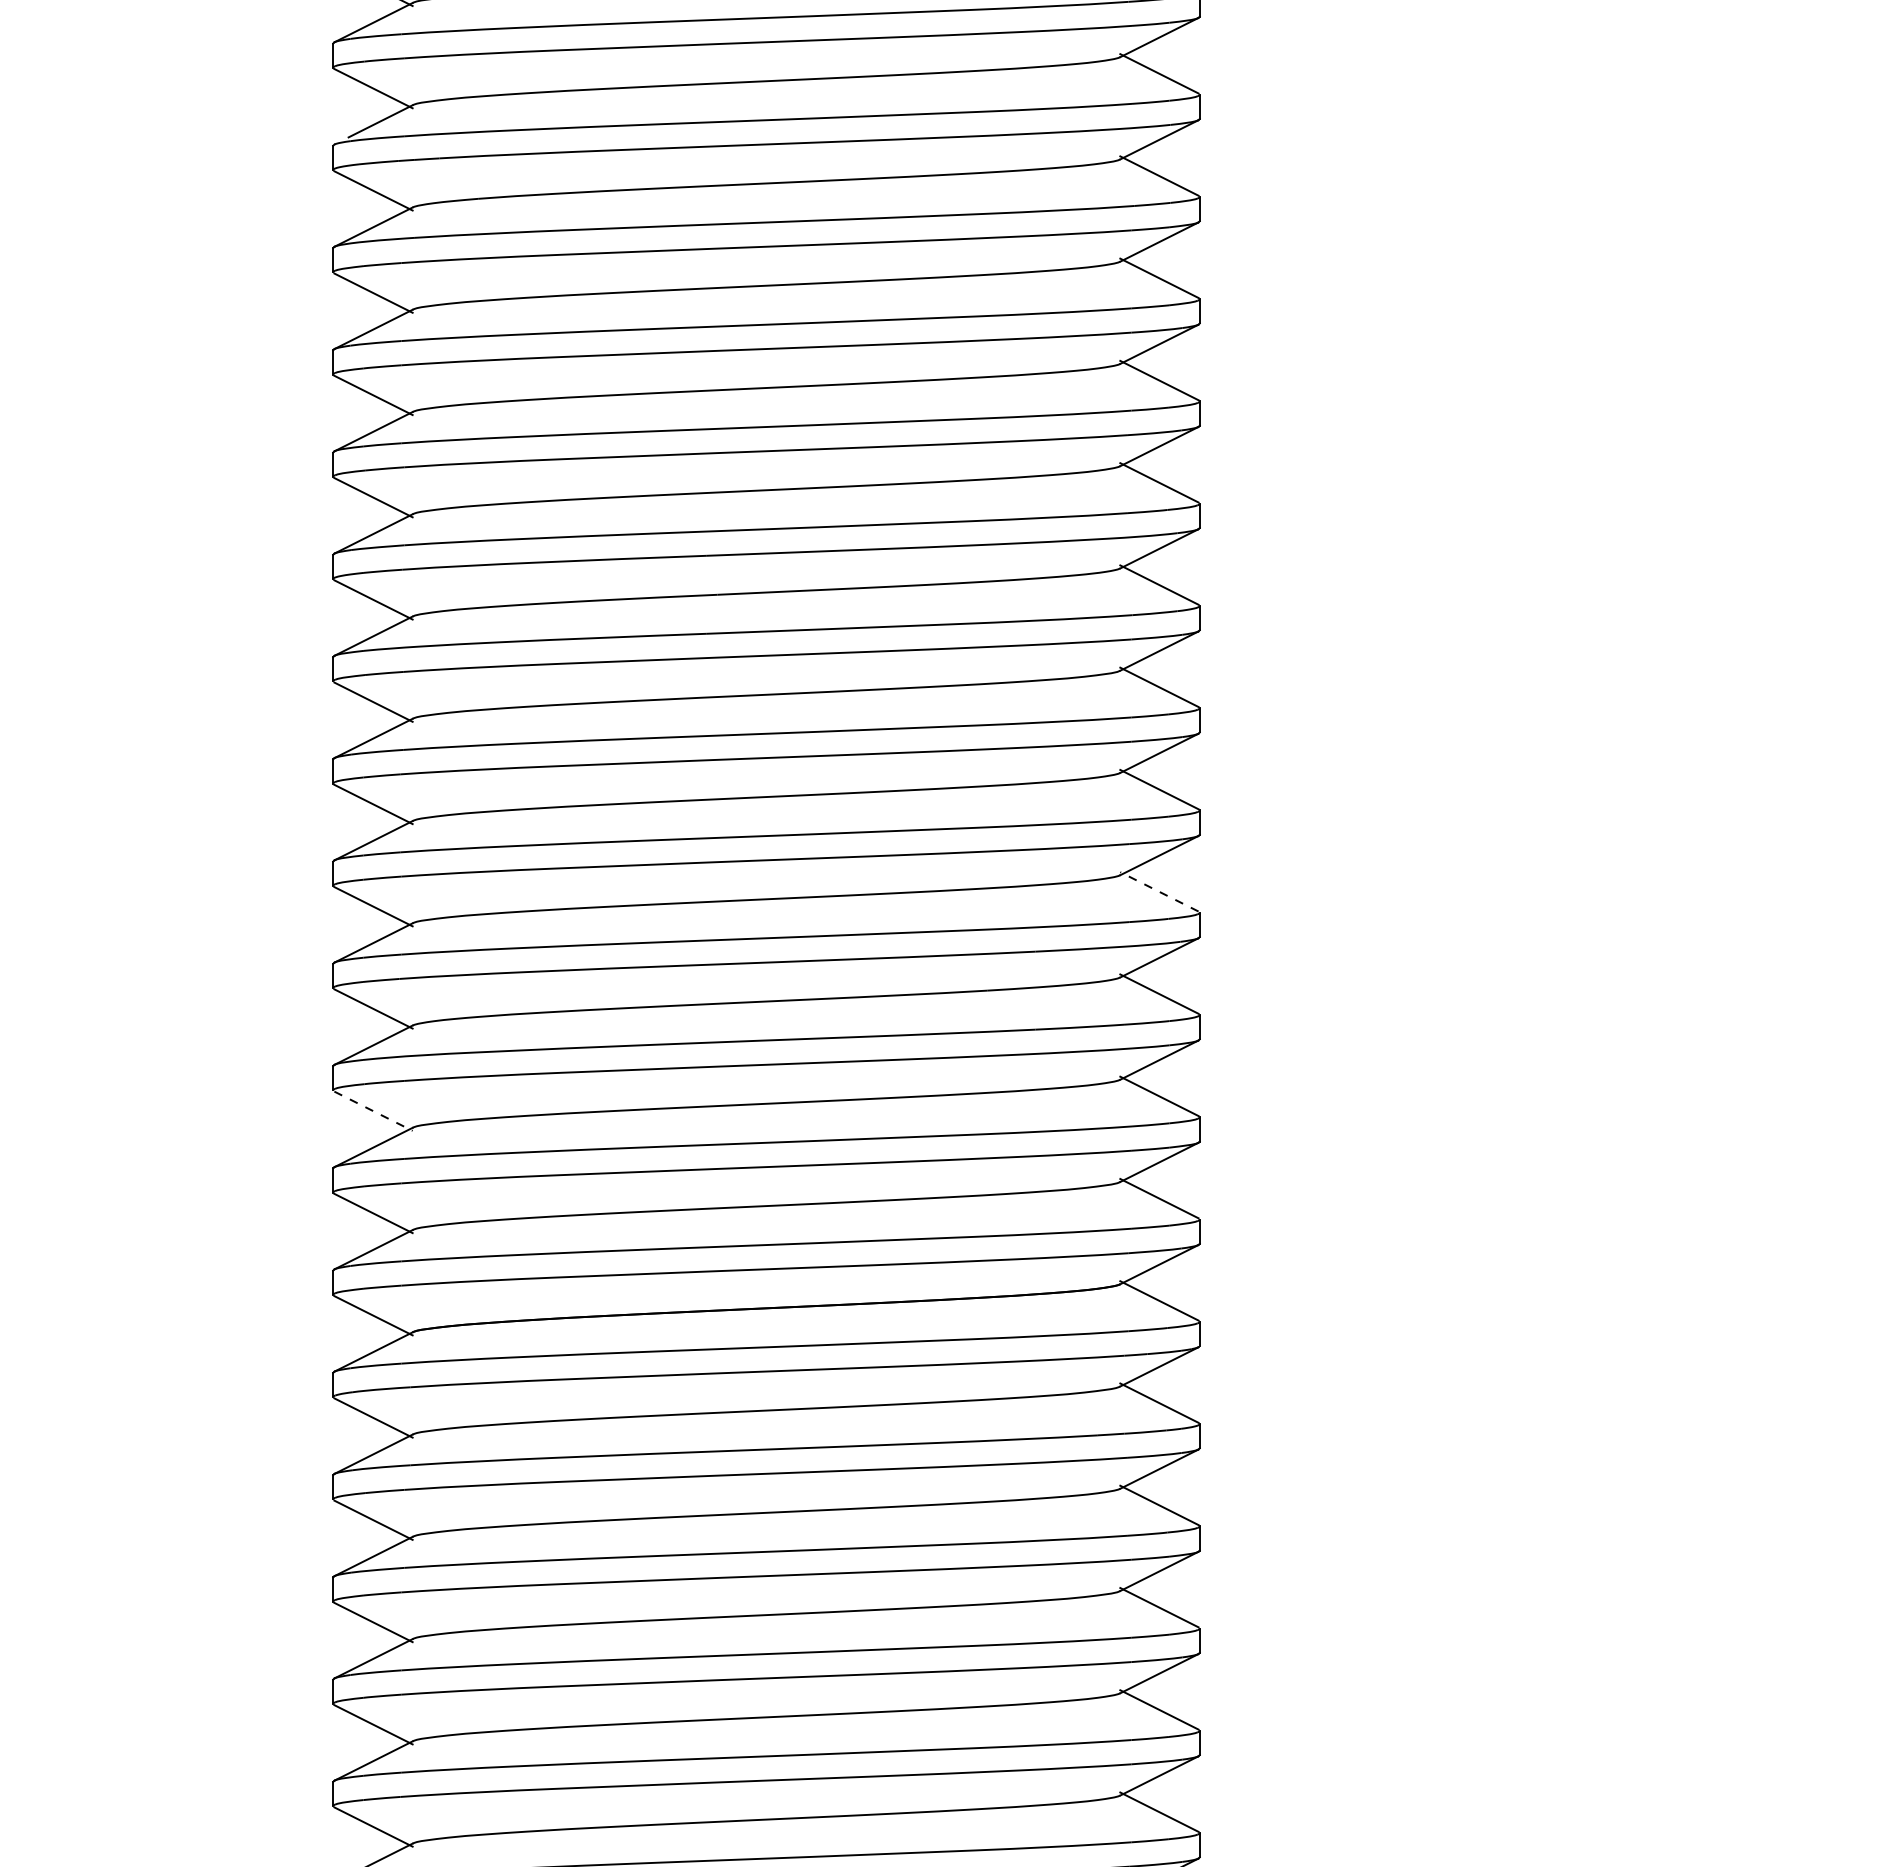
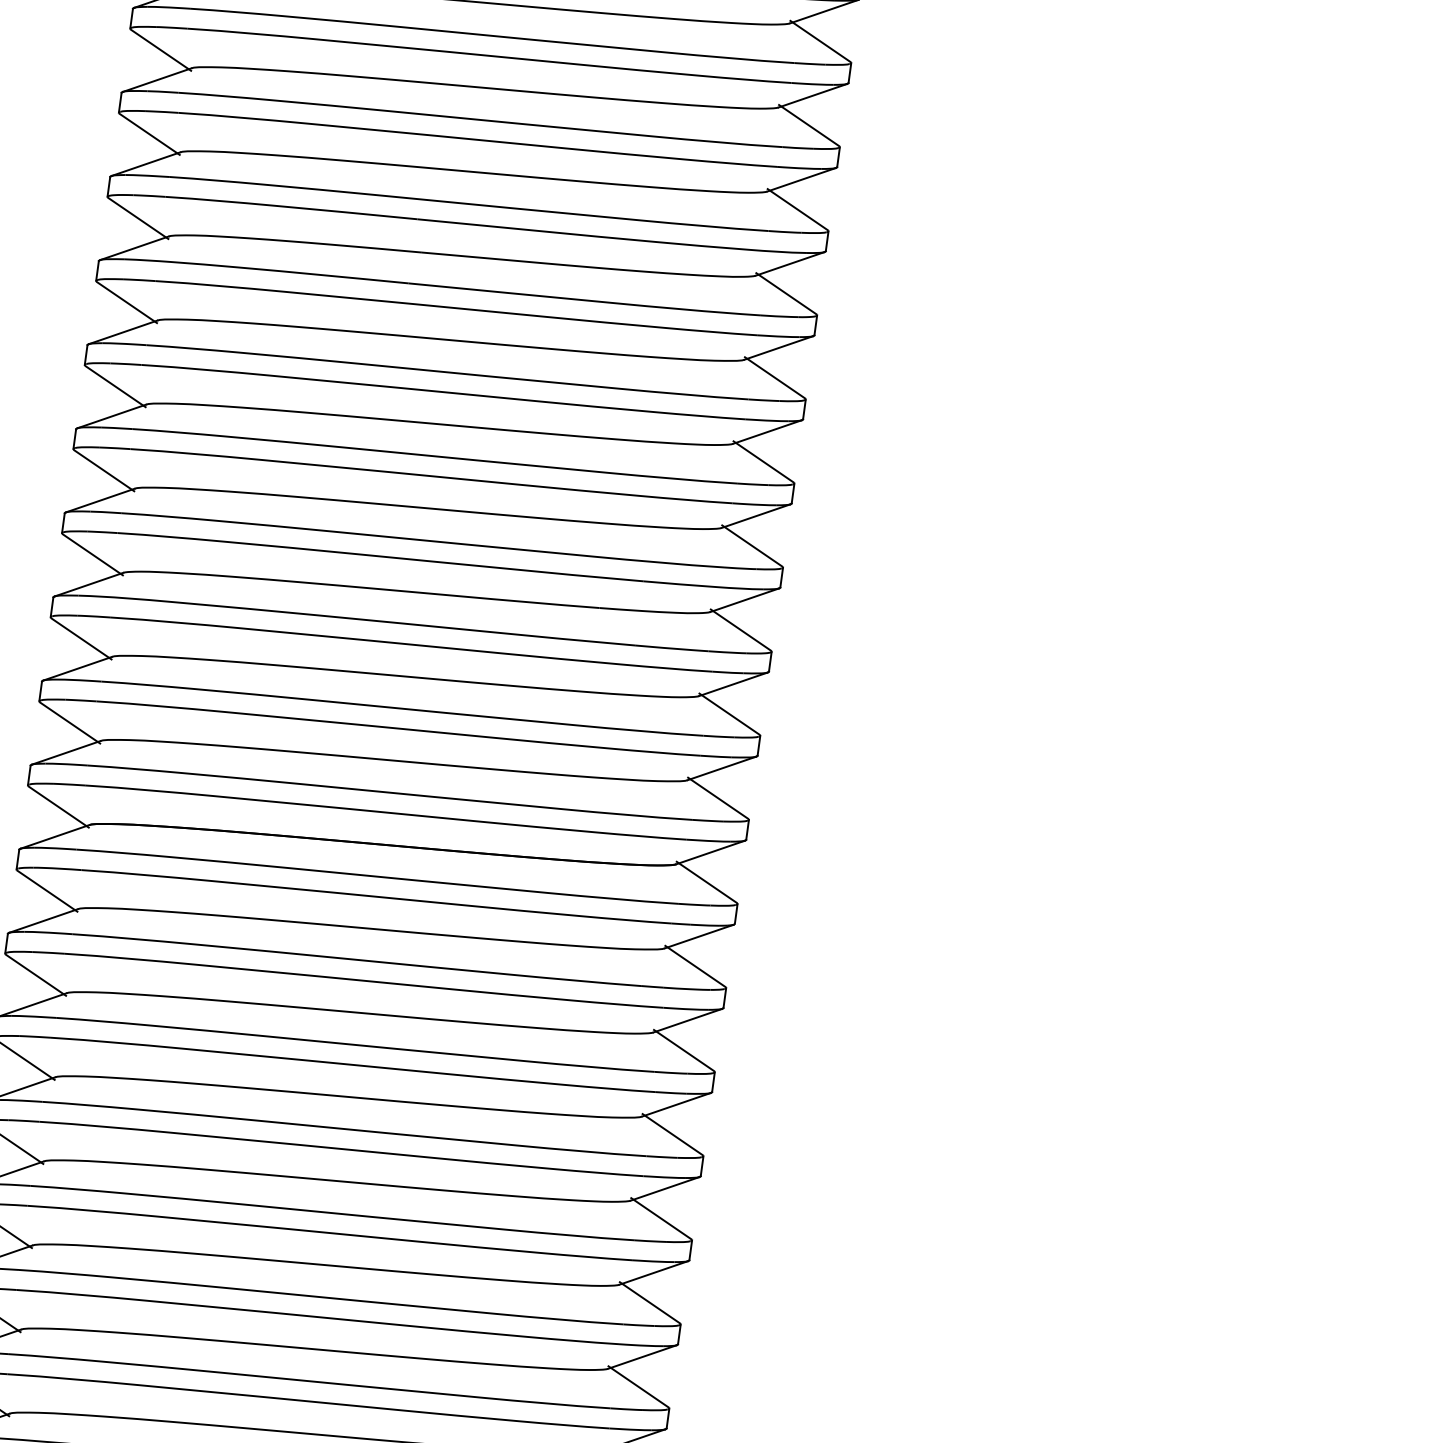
line: (1159, 891) -> (752, 545), dashed -> solid
line: (373, 1111) -> (81, 639), dashed -> solid

